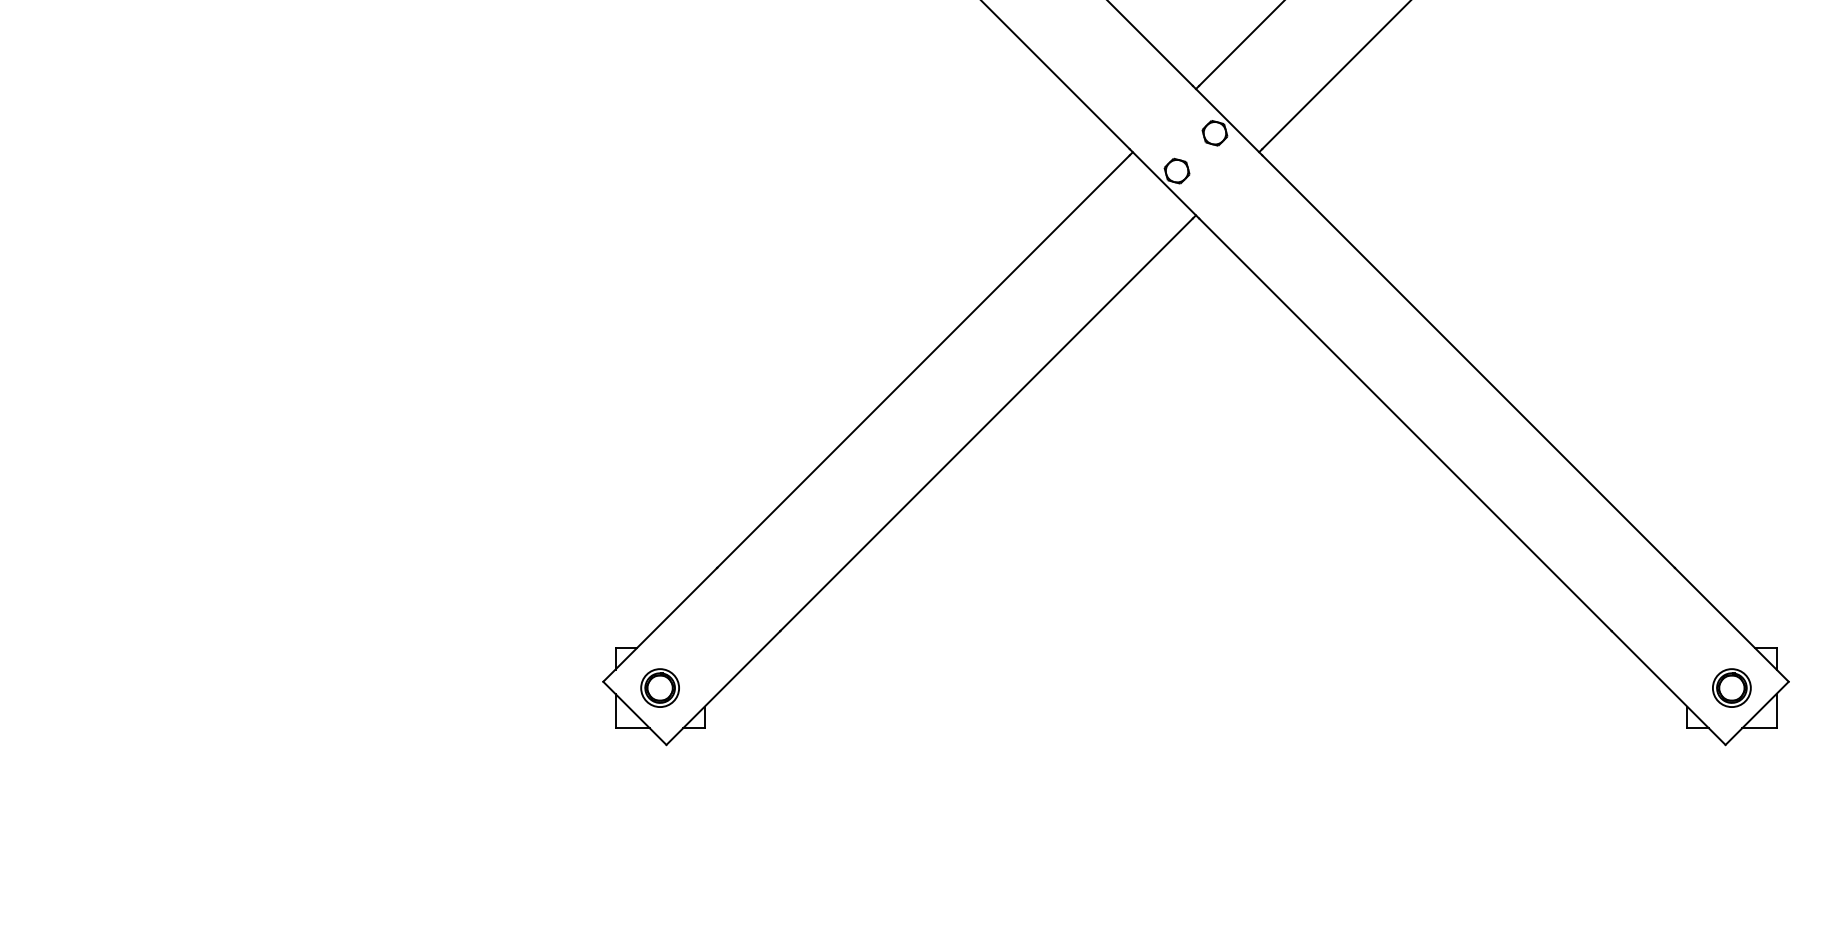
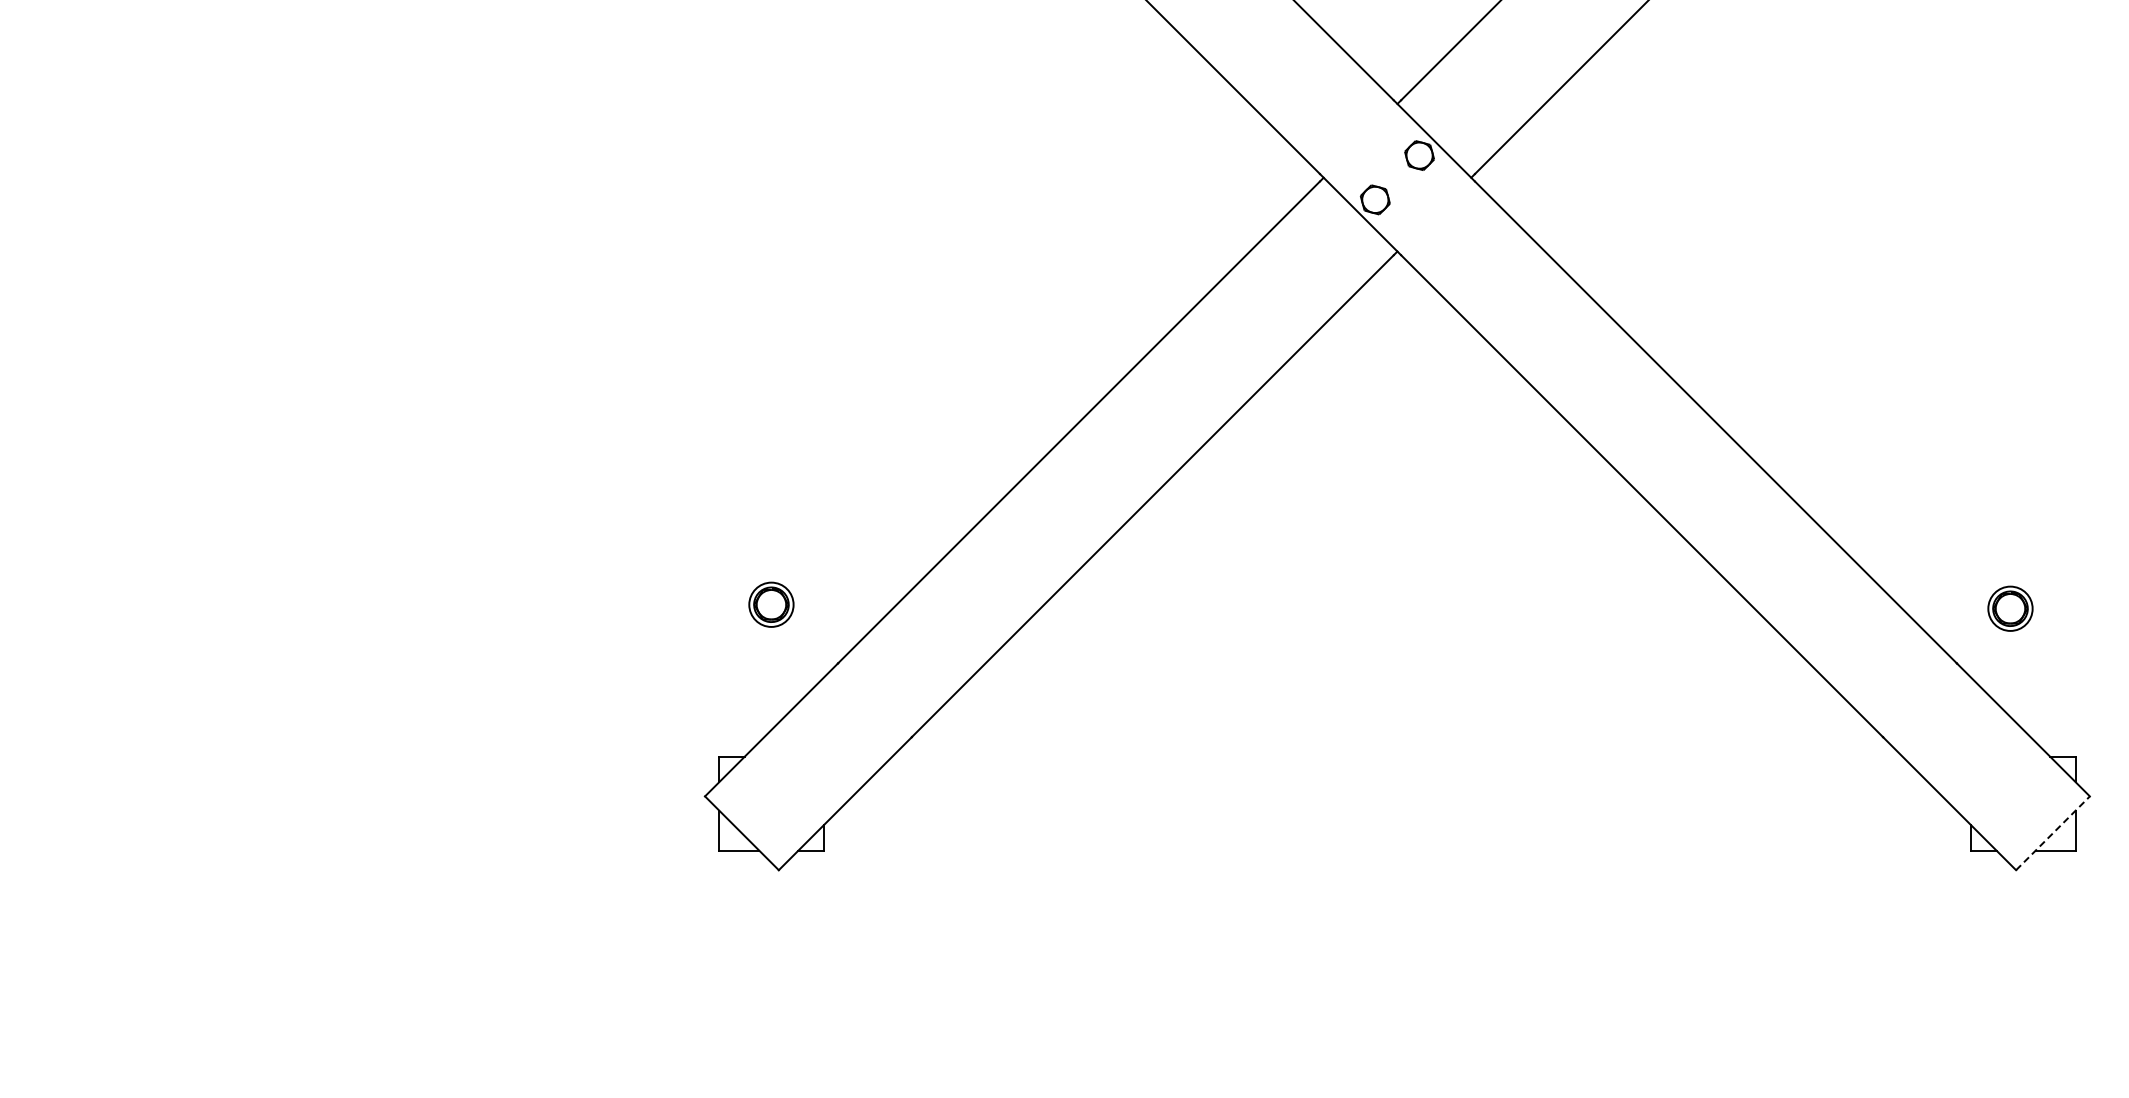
part: (660, 687) -> (771, 604), moved
part: (1731, 687) -> (2010, 608), moved
line: (1757, 712) -> (2053, 832), solid -> dashed

